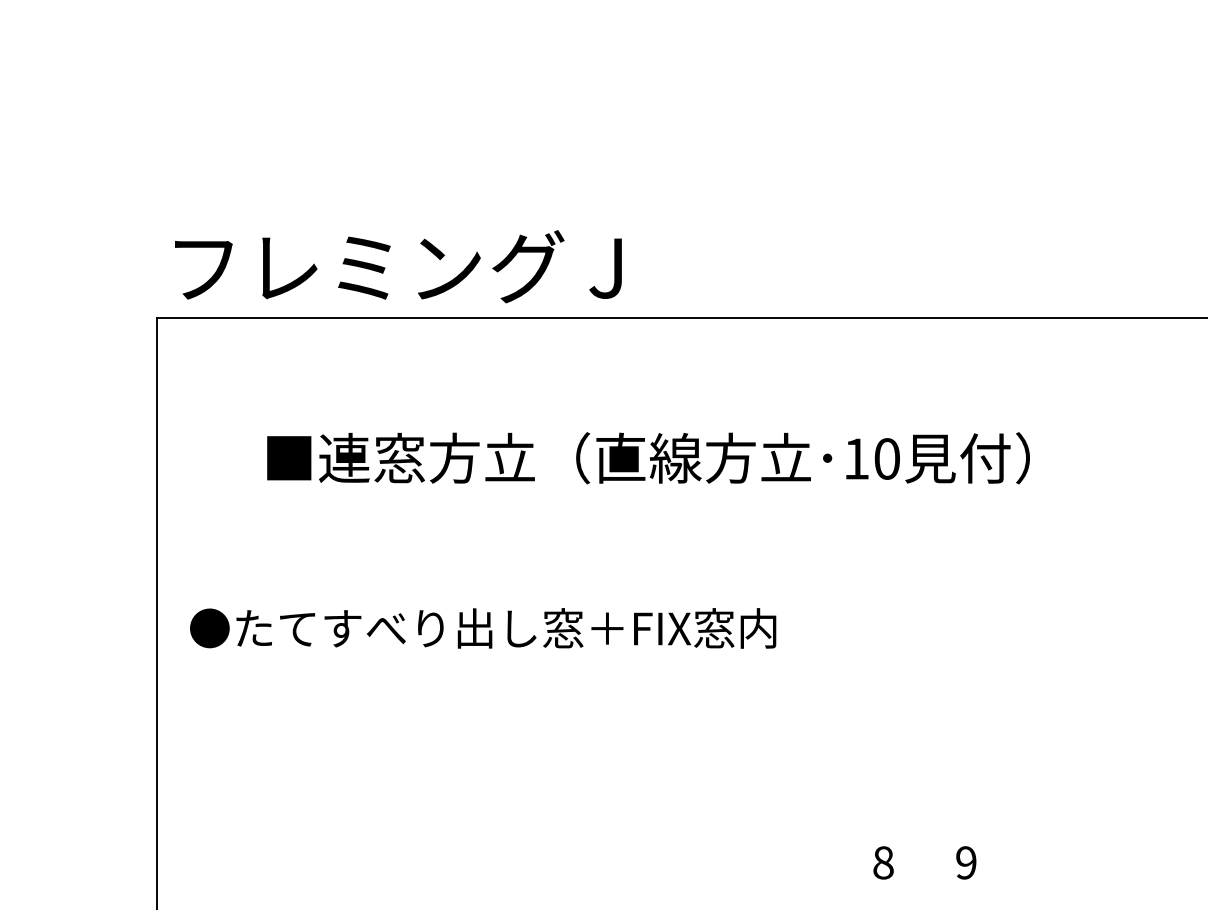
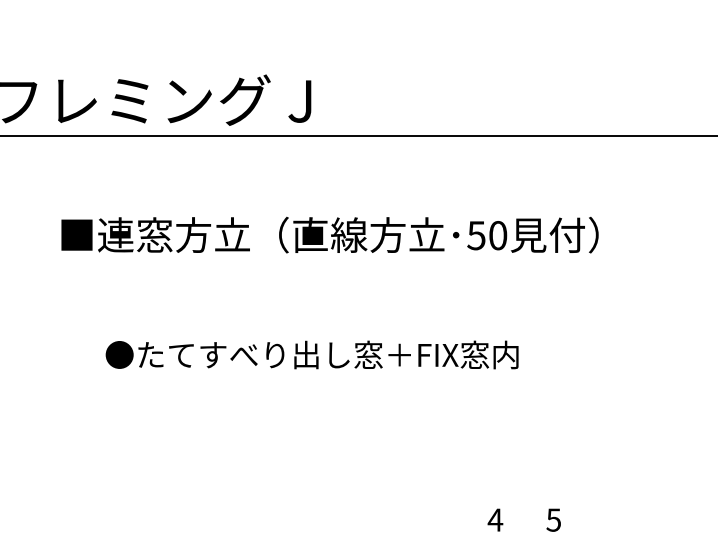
text: (856, 458) -> (476, 235), 10 -> 50
text: (483, 628) -> (312, 355), moved
text: (883, 862) -> (495, 519), 8 -> 4
text: (965, 862) -> (553, 519), 9 -> 5

